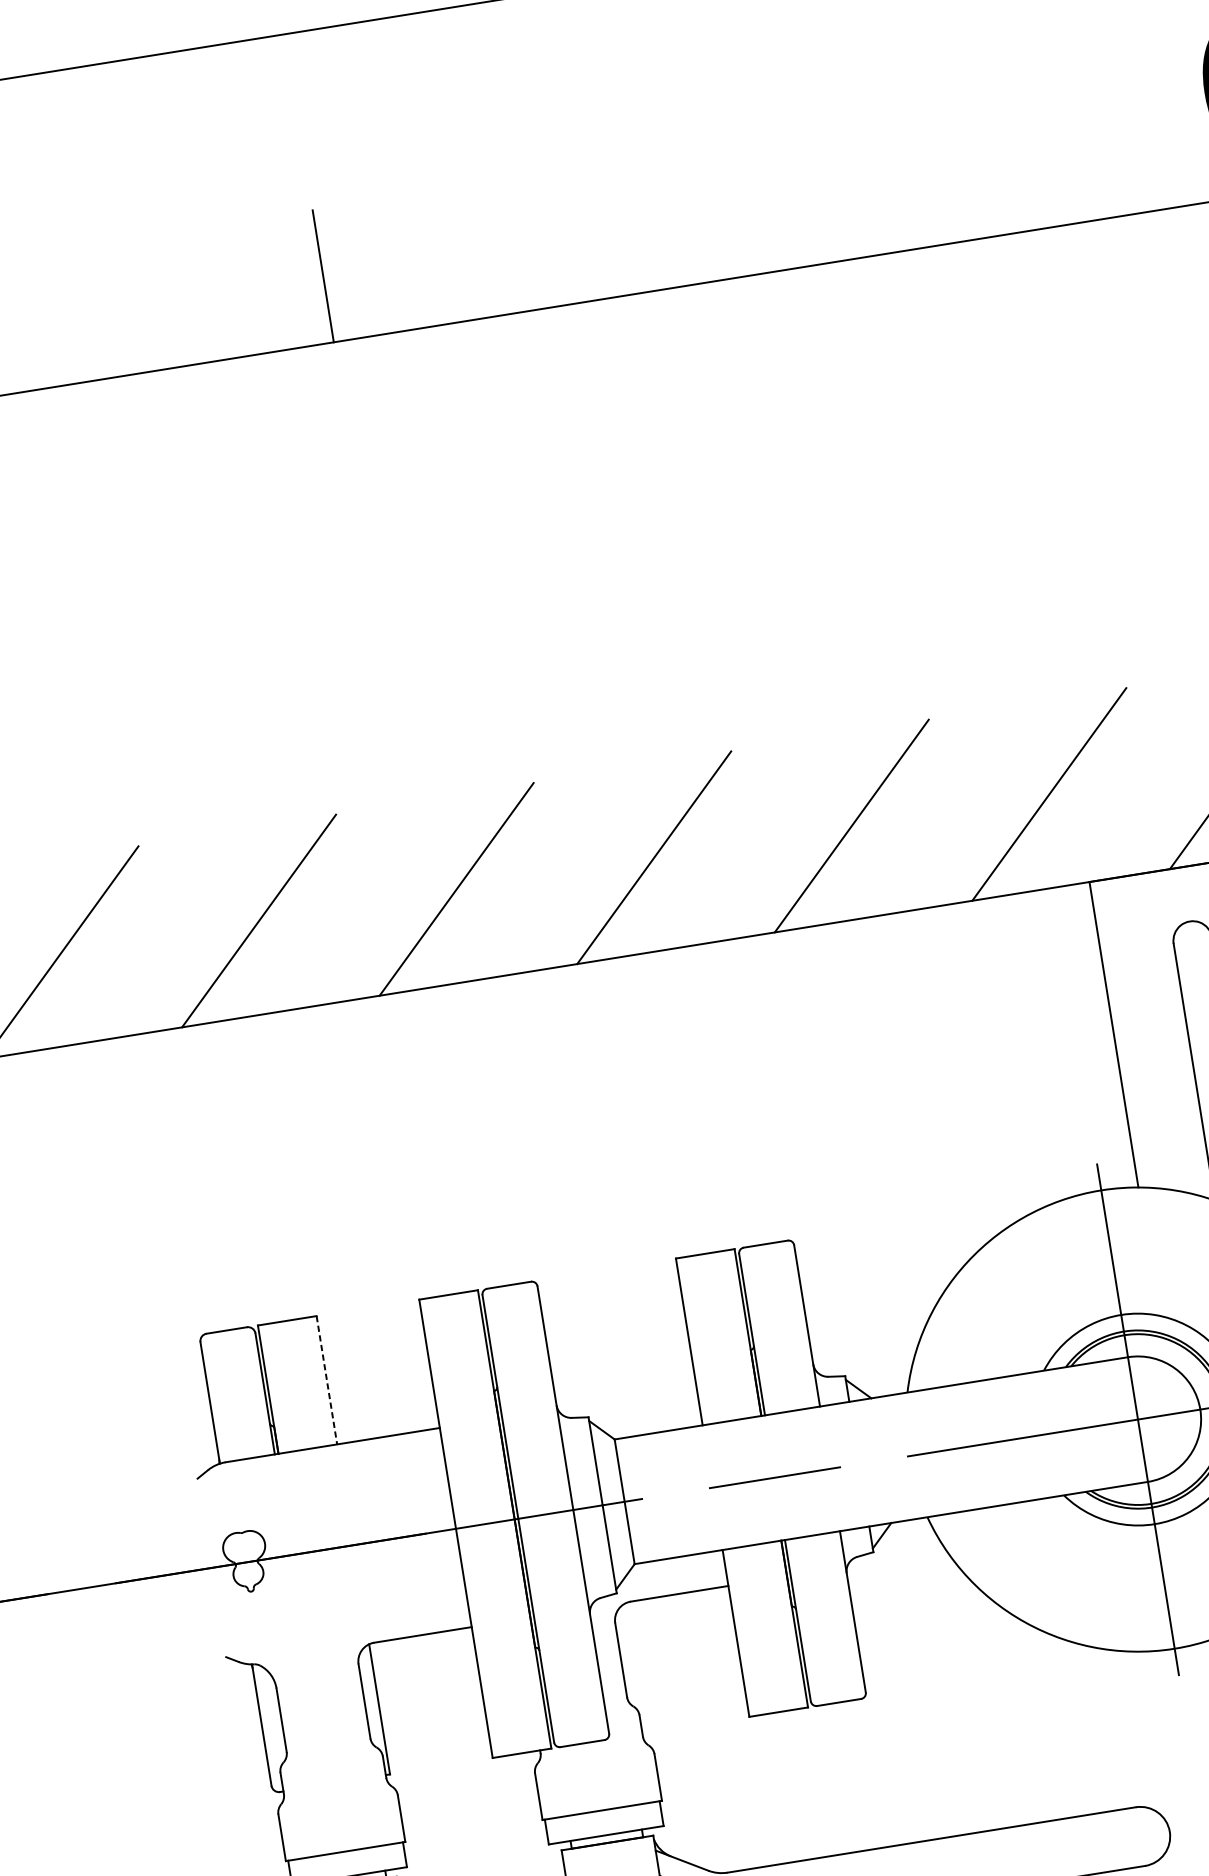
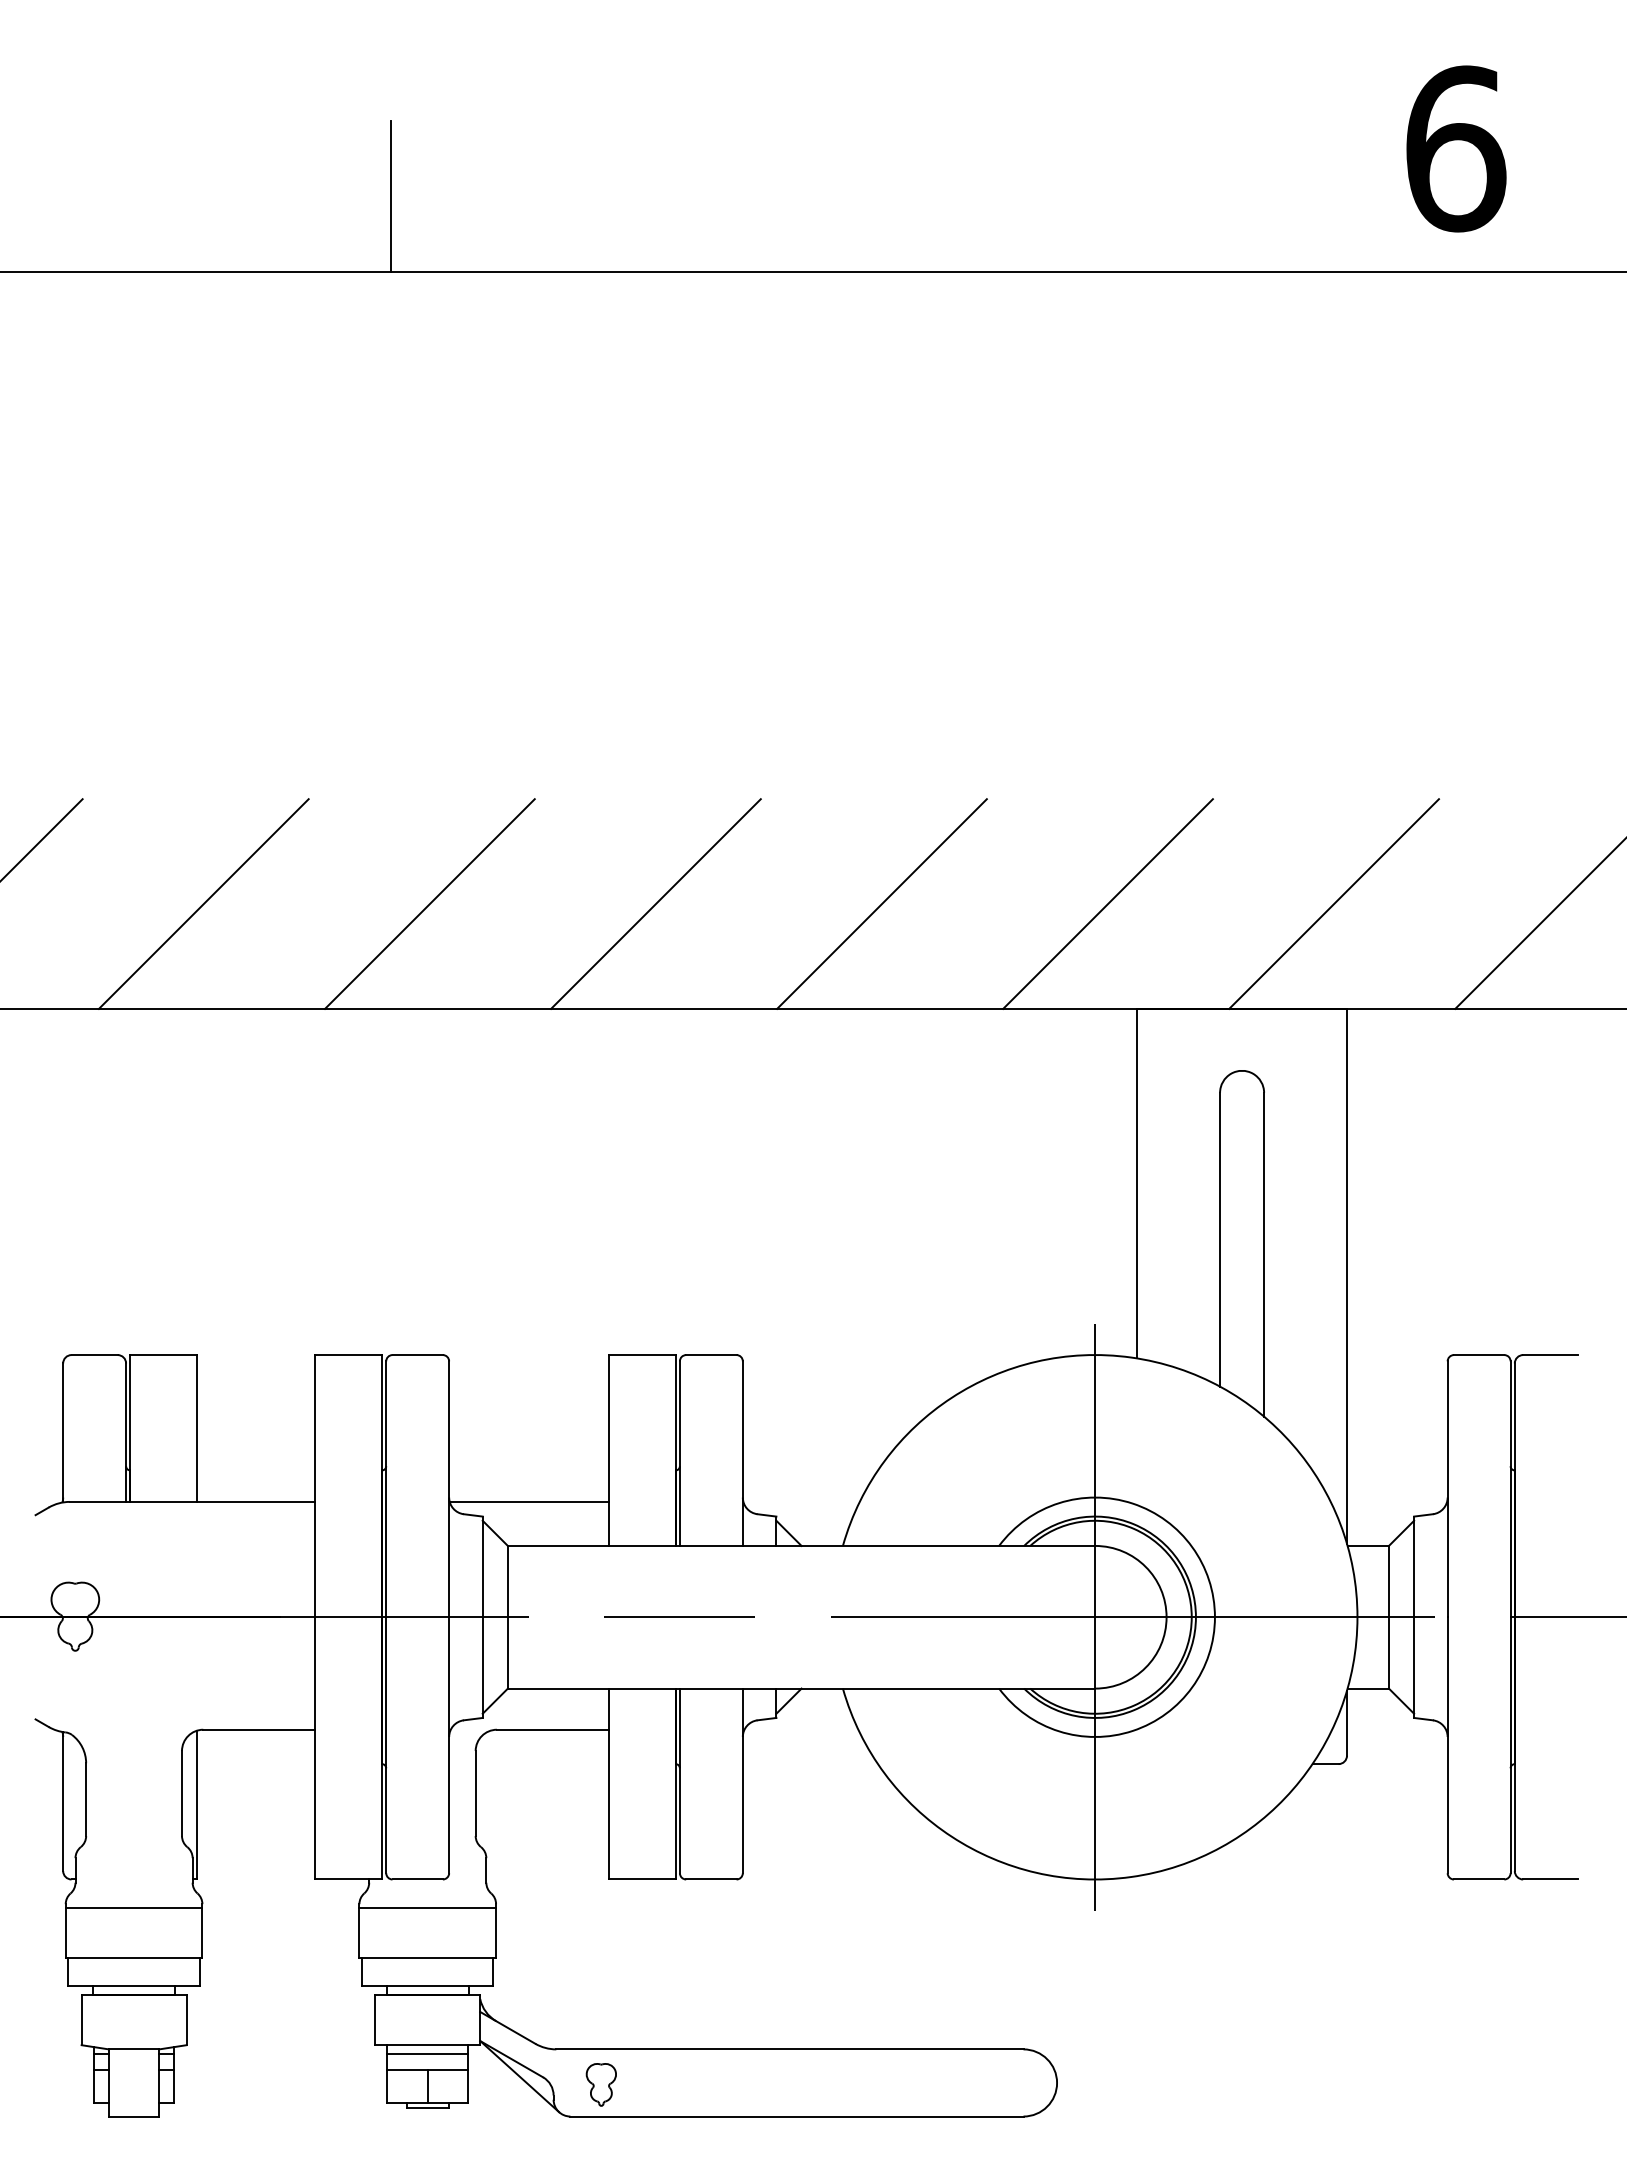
line: (326, 1380) -> (197, 1428), dashed -> solid
line: (626, 1397) -> (528, 1501), added
line: (595, 1766) -> (427, 1907), added
line: (338, 1807) -> (133, 1907), added

